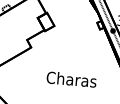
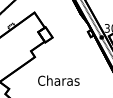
text: (71, 79) -> (58, 80), moved

